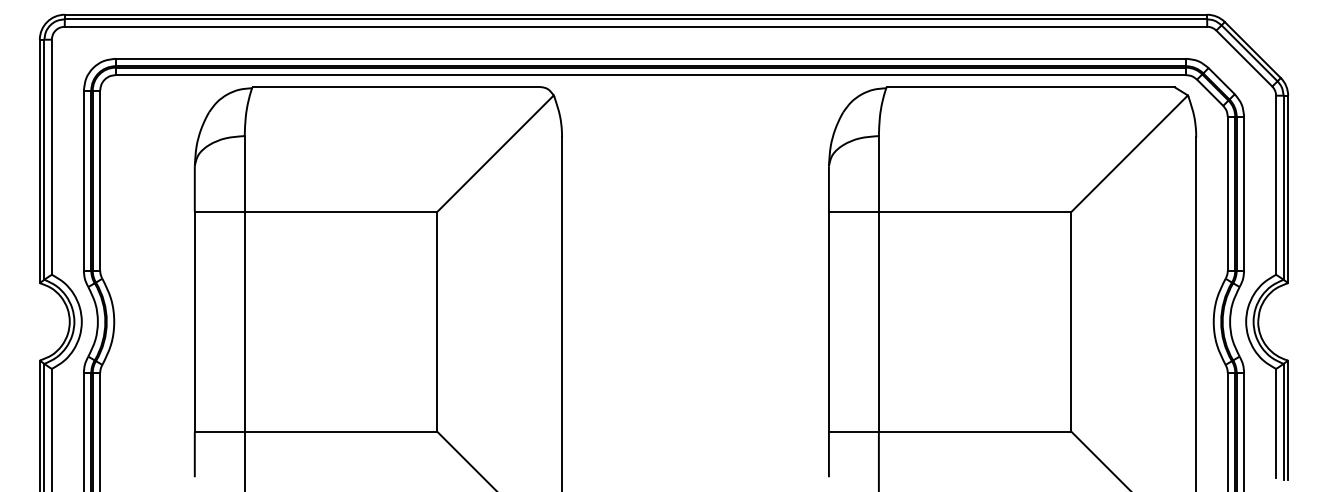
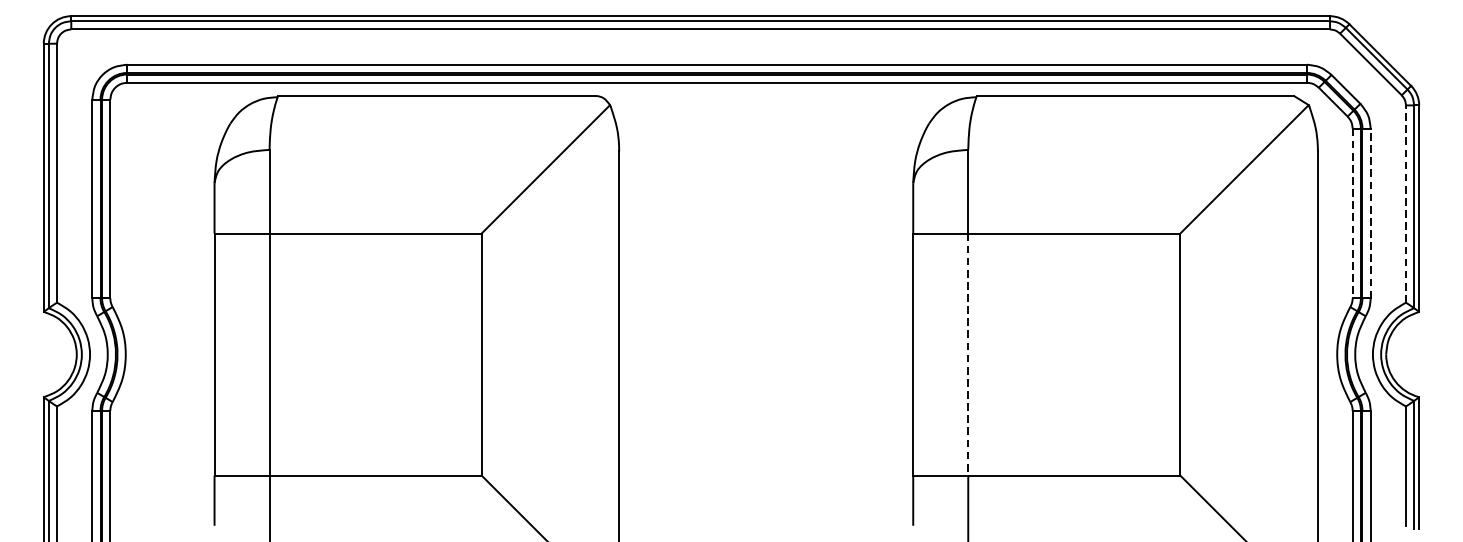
line: (1276, 185) -> (1406, 204), solid -> dashed
line: (1244, 193) -> (1371, 213), solid -> dashed
line: (1227, 194) -> (1352, 214), solid -> dashed
line: (878, 321) -> (967, 354), solid -> dashed

